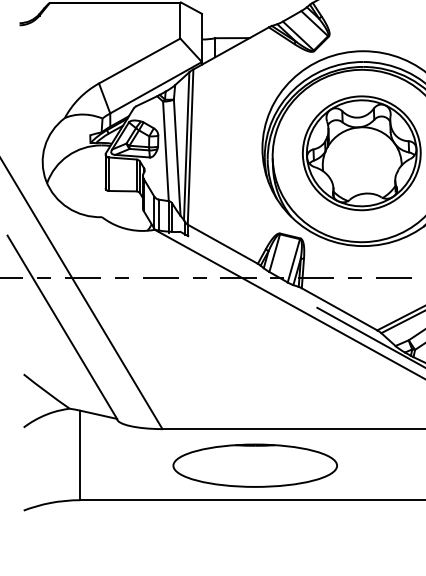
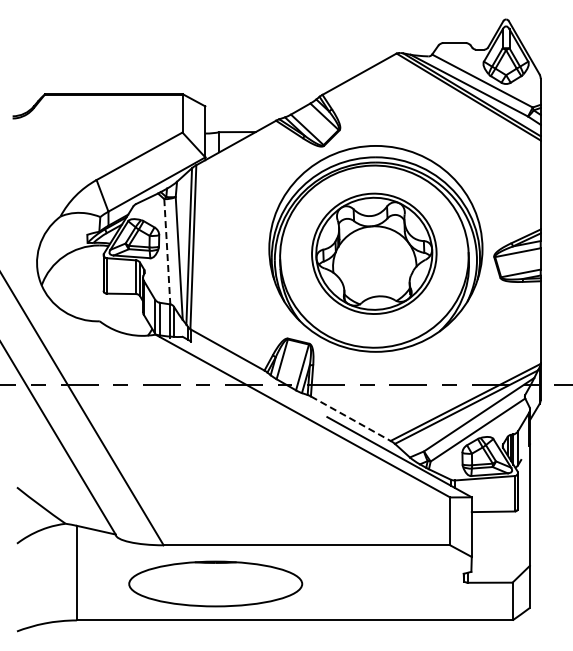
line: (166, 151) -> (167, 251), solid -> dashed
line: (339, 309) -> (350, 418), solid -> dashed
part: (255, 465) -> (215, 583), moved

